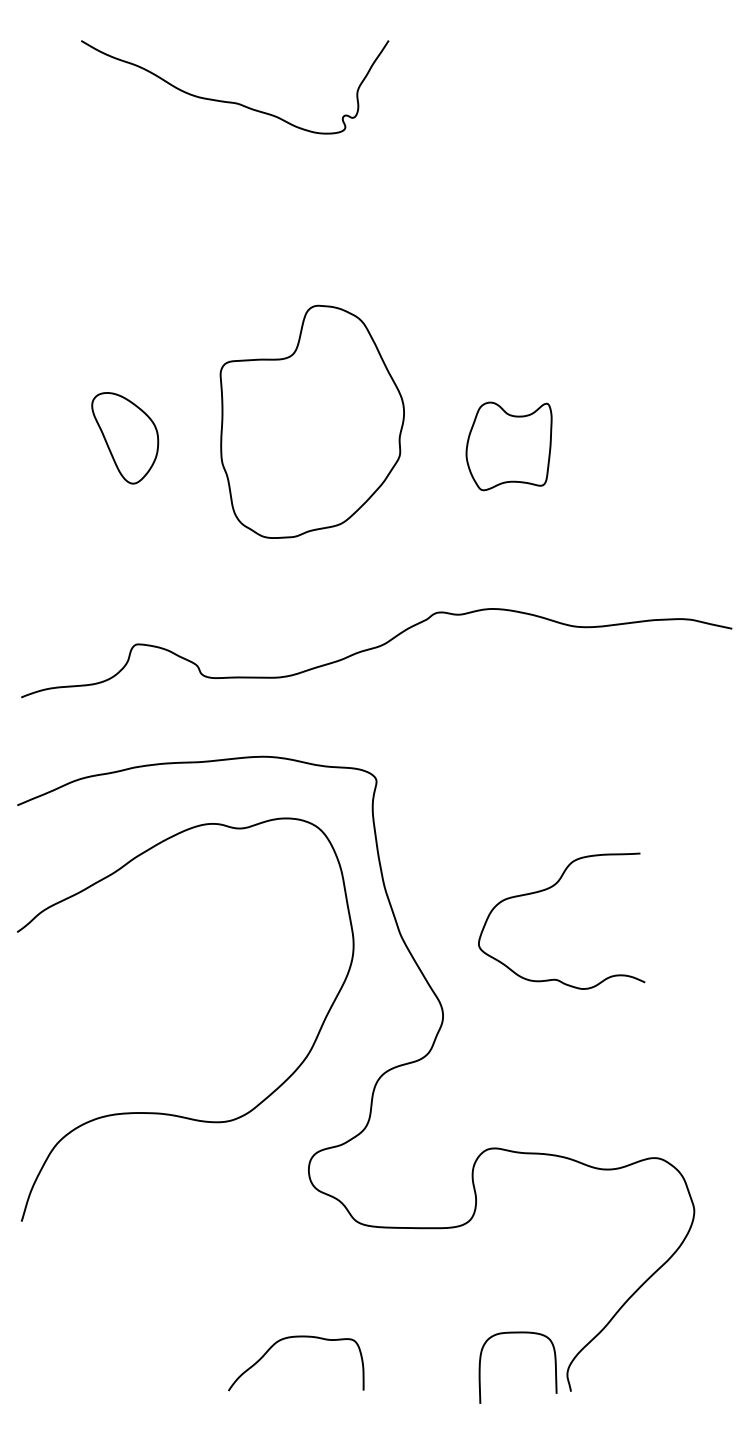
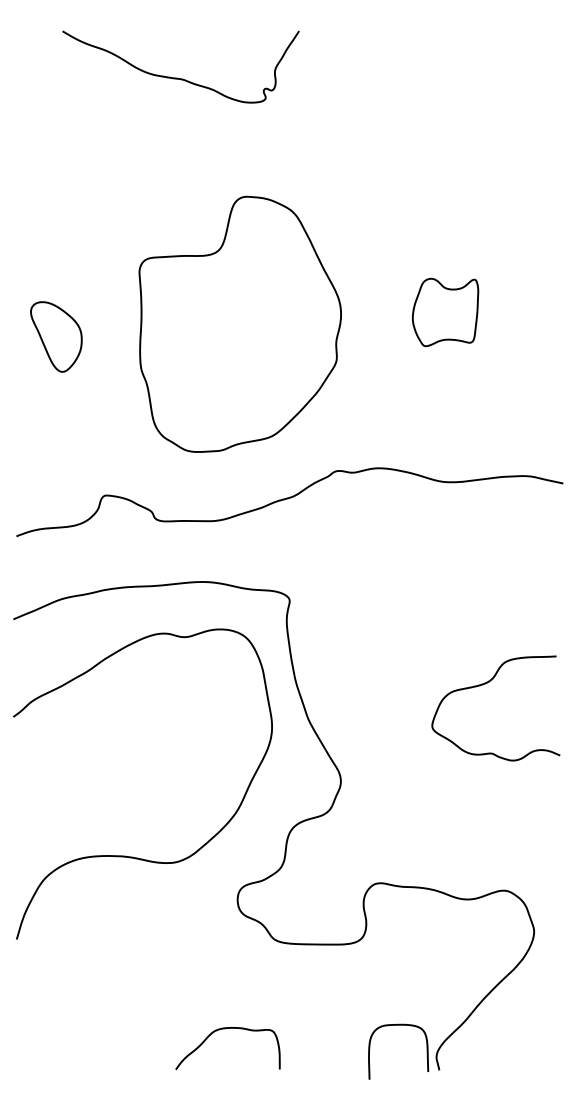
part: (312, 421) -> (240, 324), size x1.43
part: (125, 438) -> (56, 337), moved
part: (508, 446) -> (445, 312), moved
curve: (546, 890) -> (484, 684), moved

